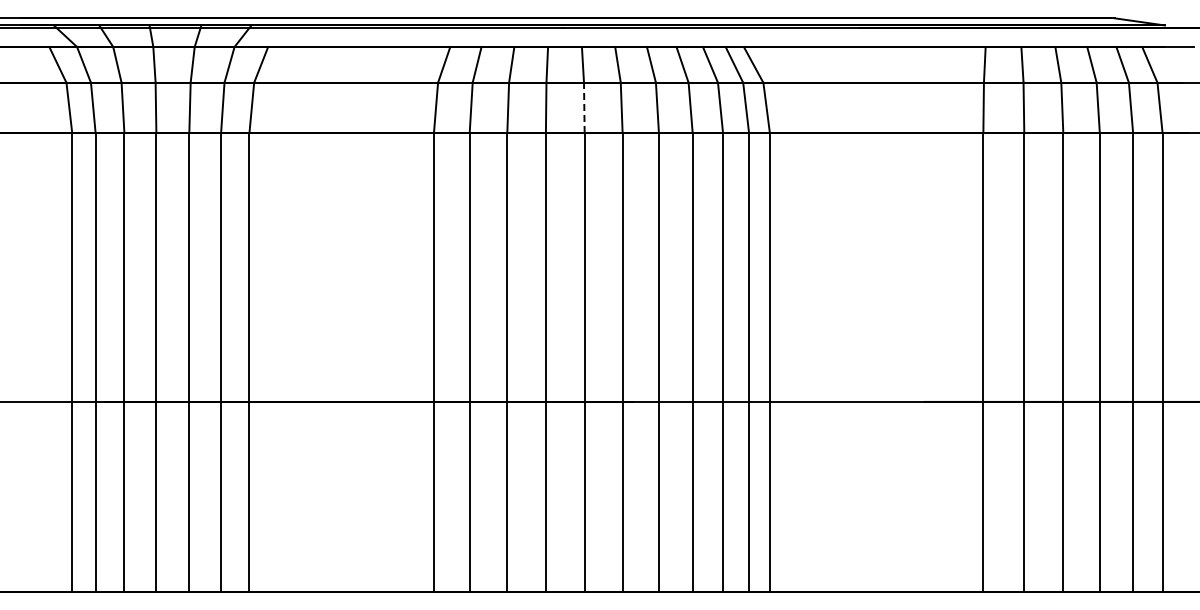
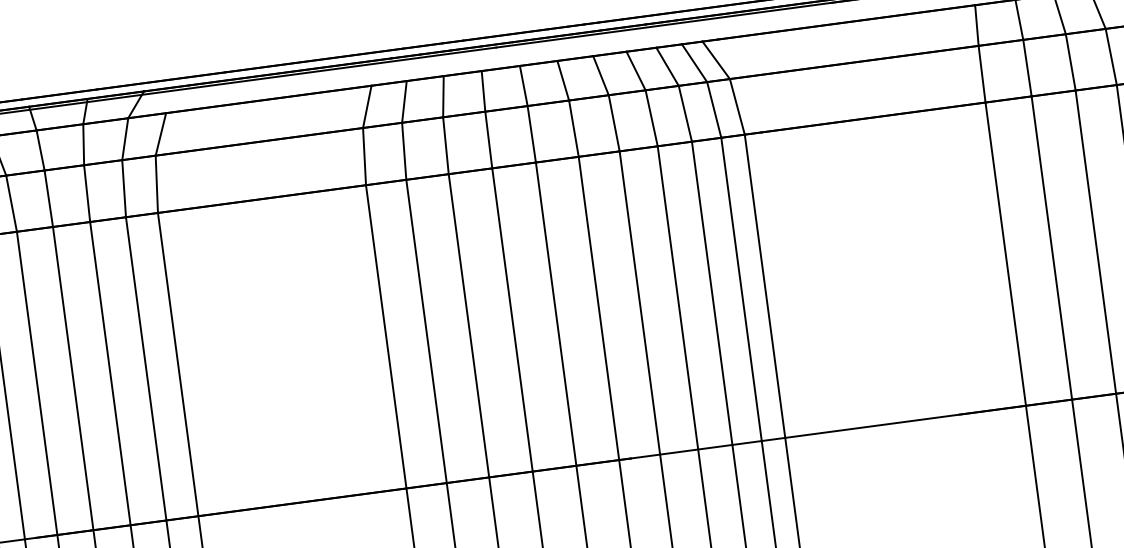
line: (584, 107) -> (531, 133), dashed -> solid

